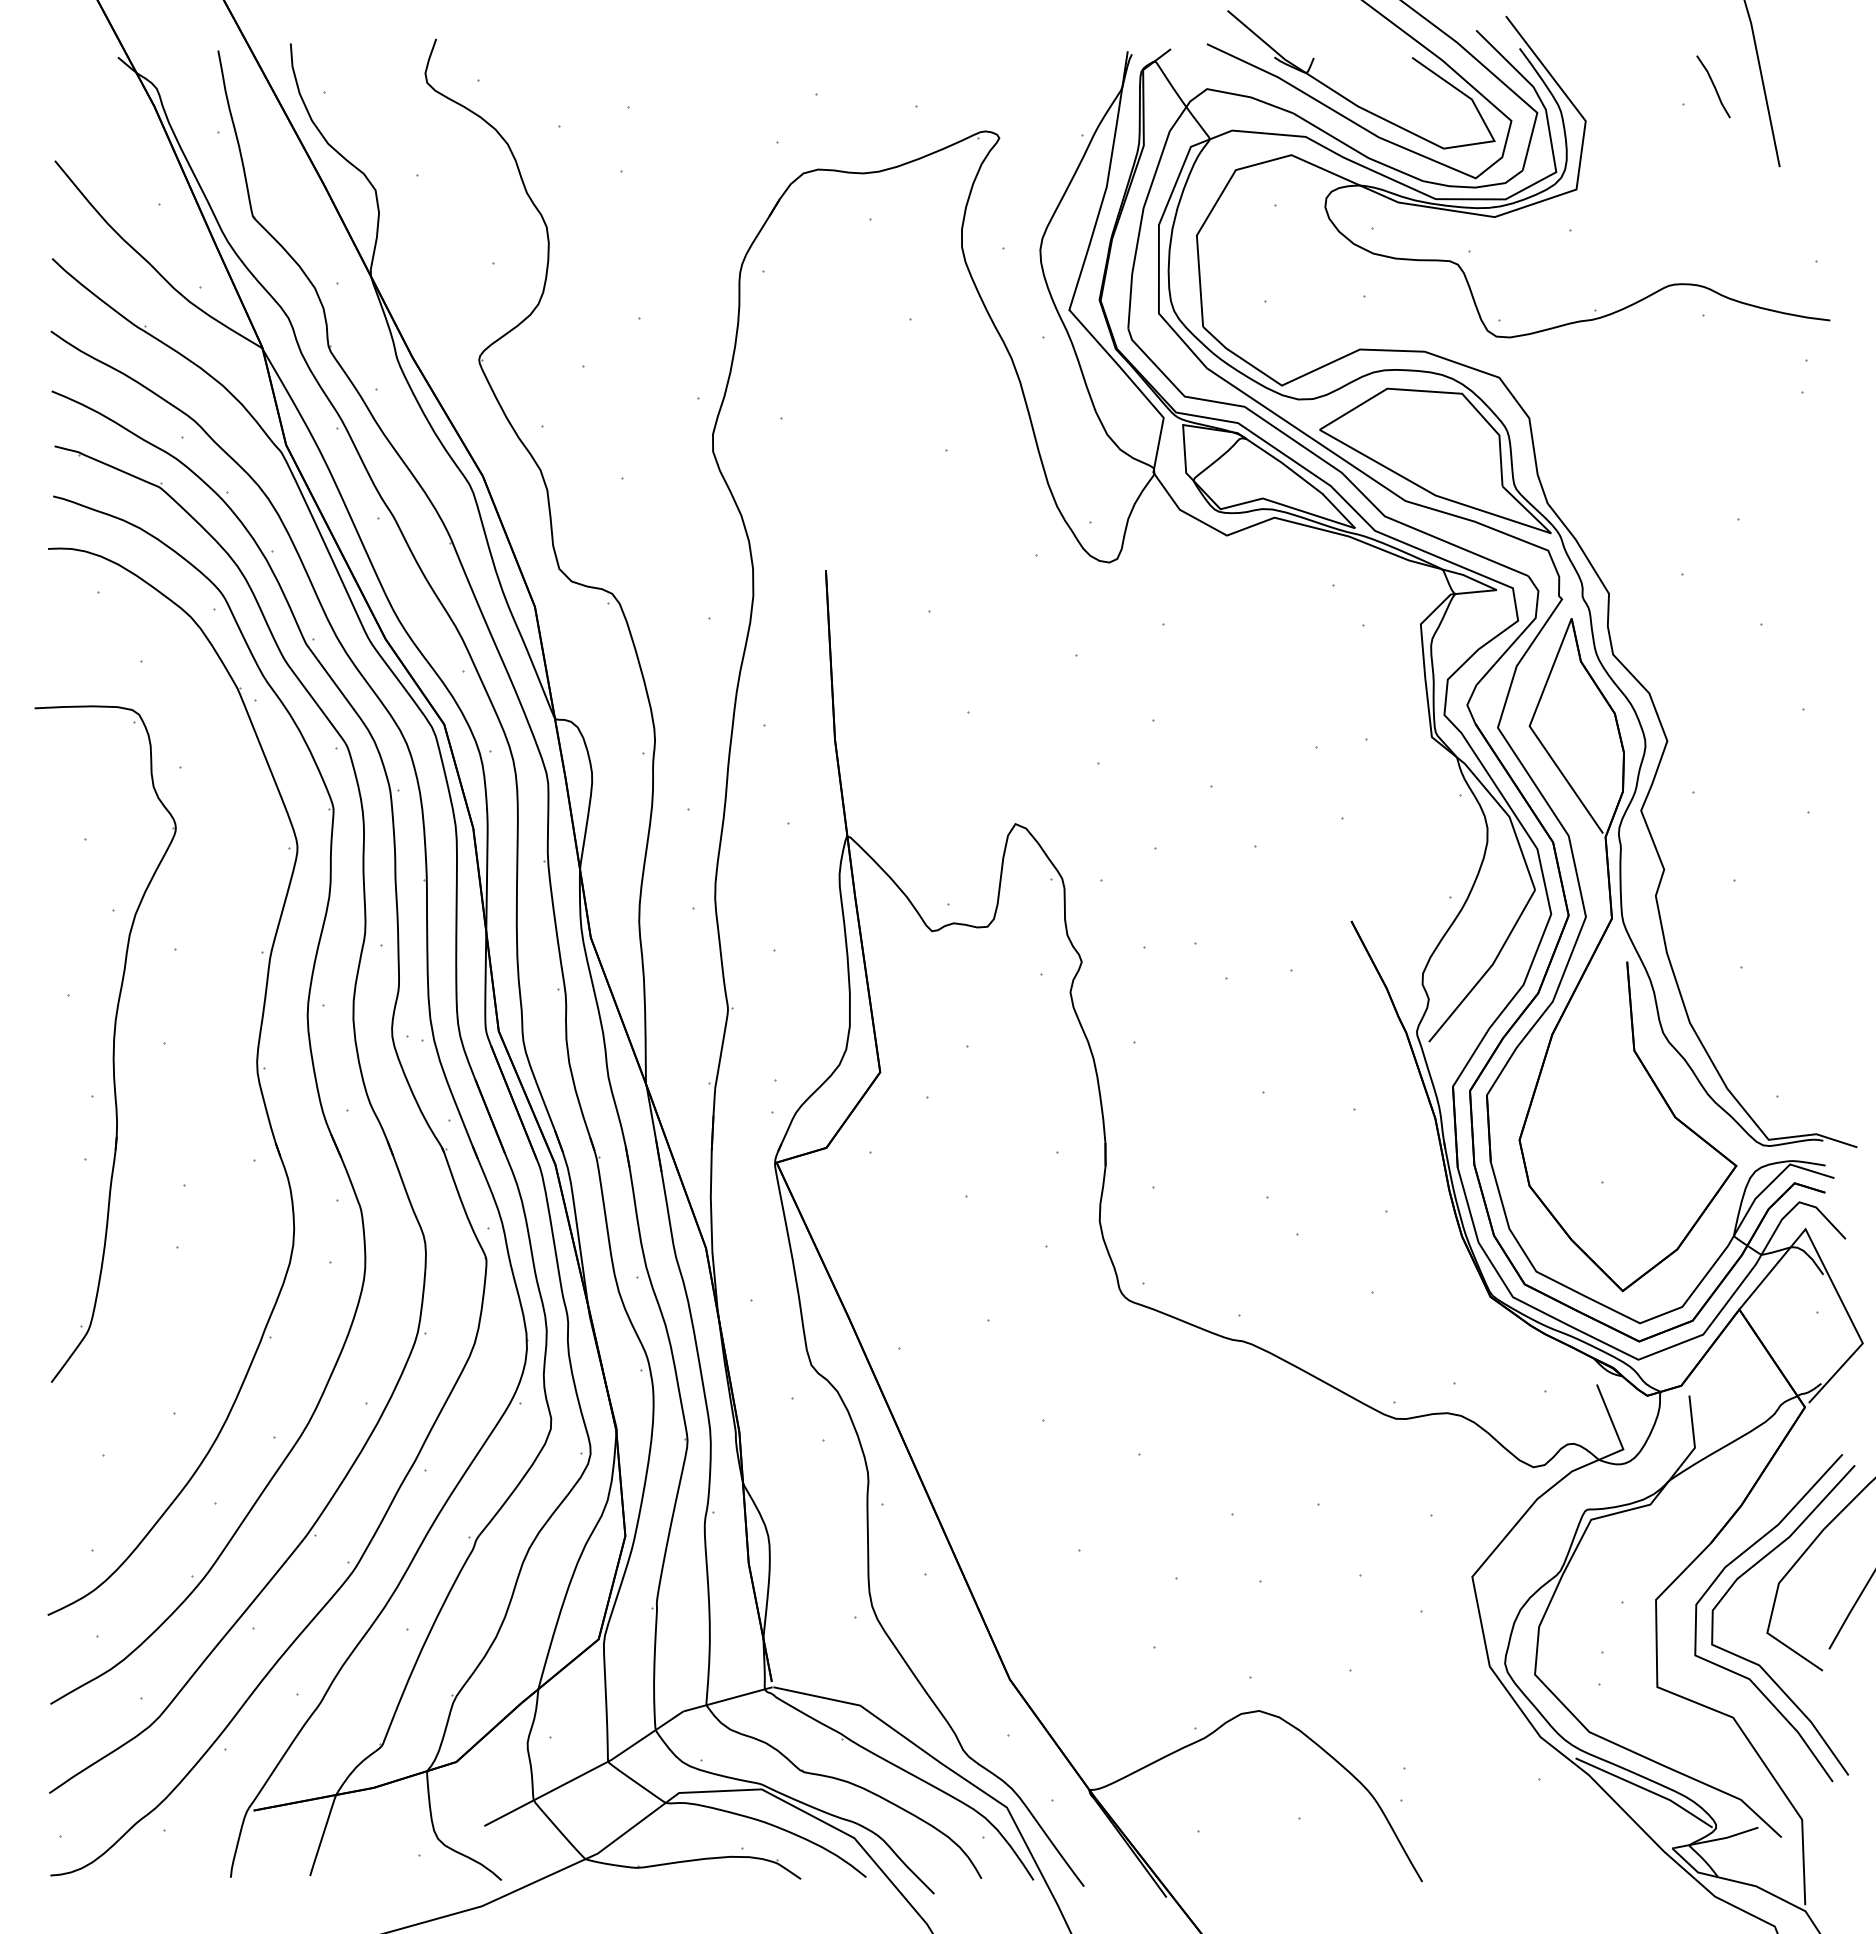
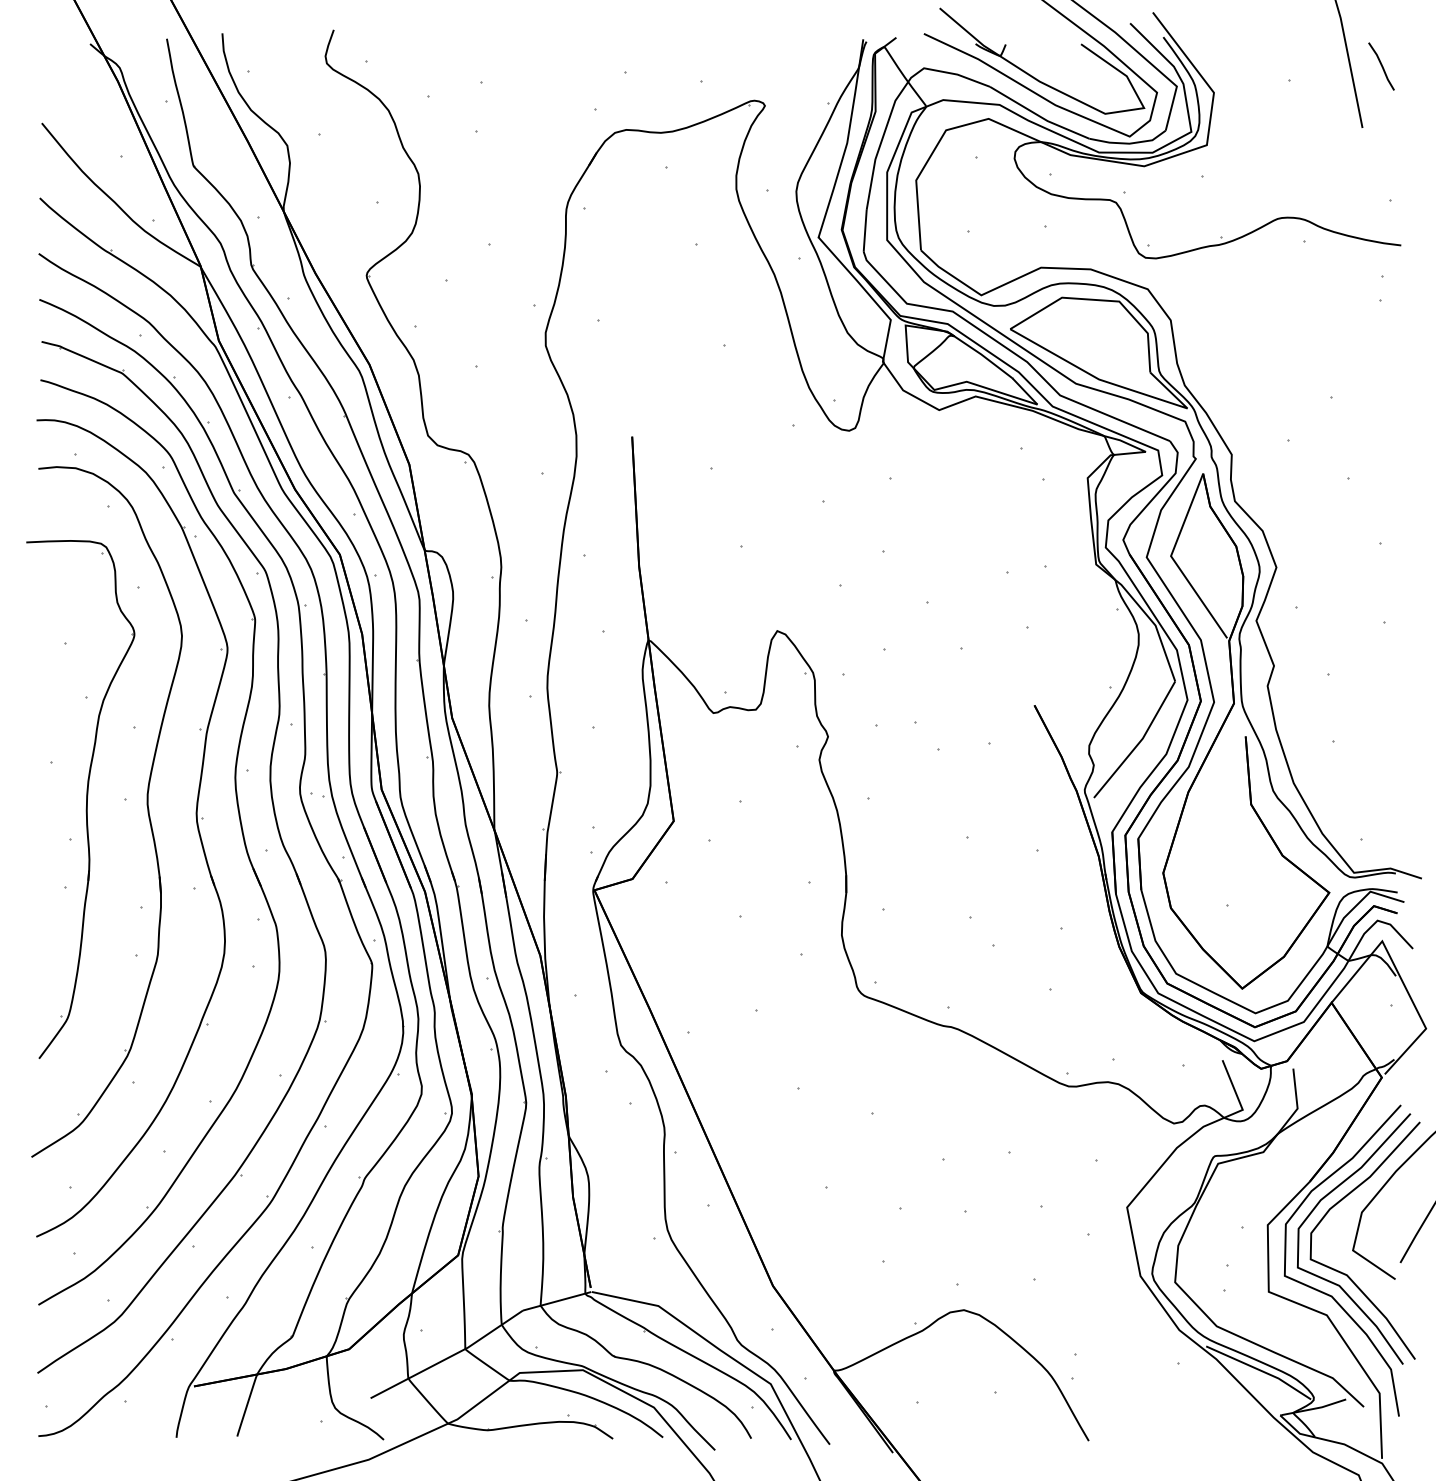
line: (1713, 86) -> (1381, 66), moved
part: (192, 1055) -> (147, 808), added
curve: (1734, 1689) -> (1327, 1293), added

